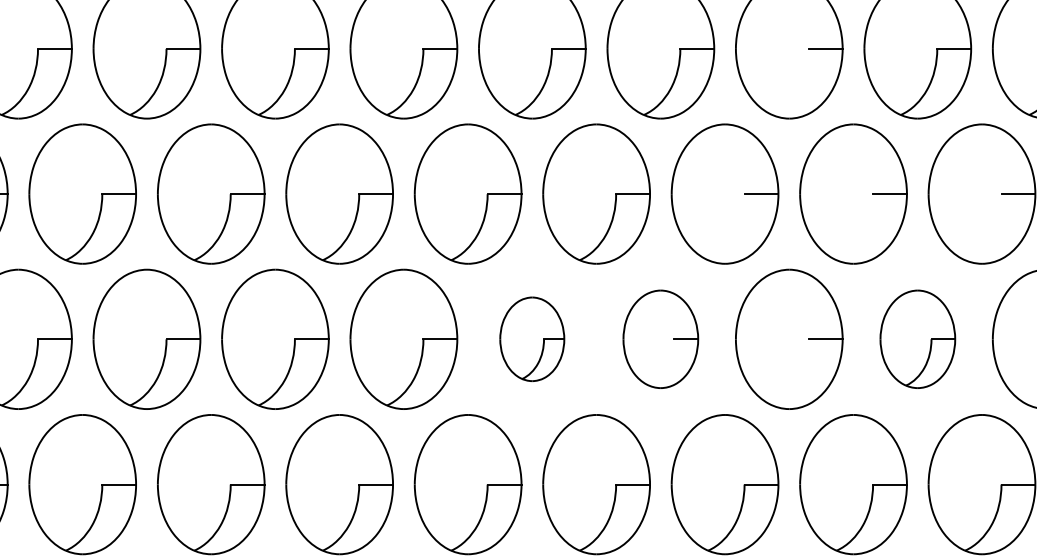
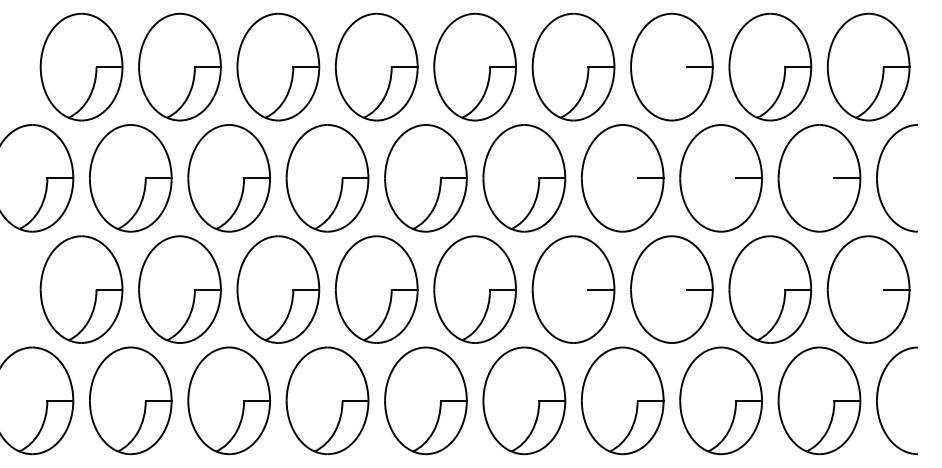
part: (531, 339) -> (474, 289), size x1.67
part: (660, 339) -> (573, 289), size x1.43
part: (918, 339) -> (770, 289), size x1.43

